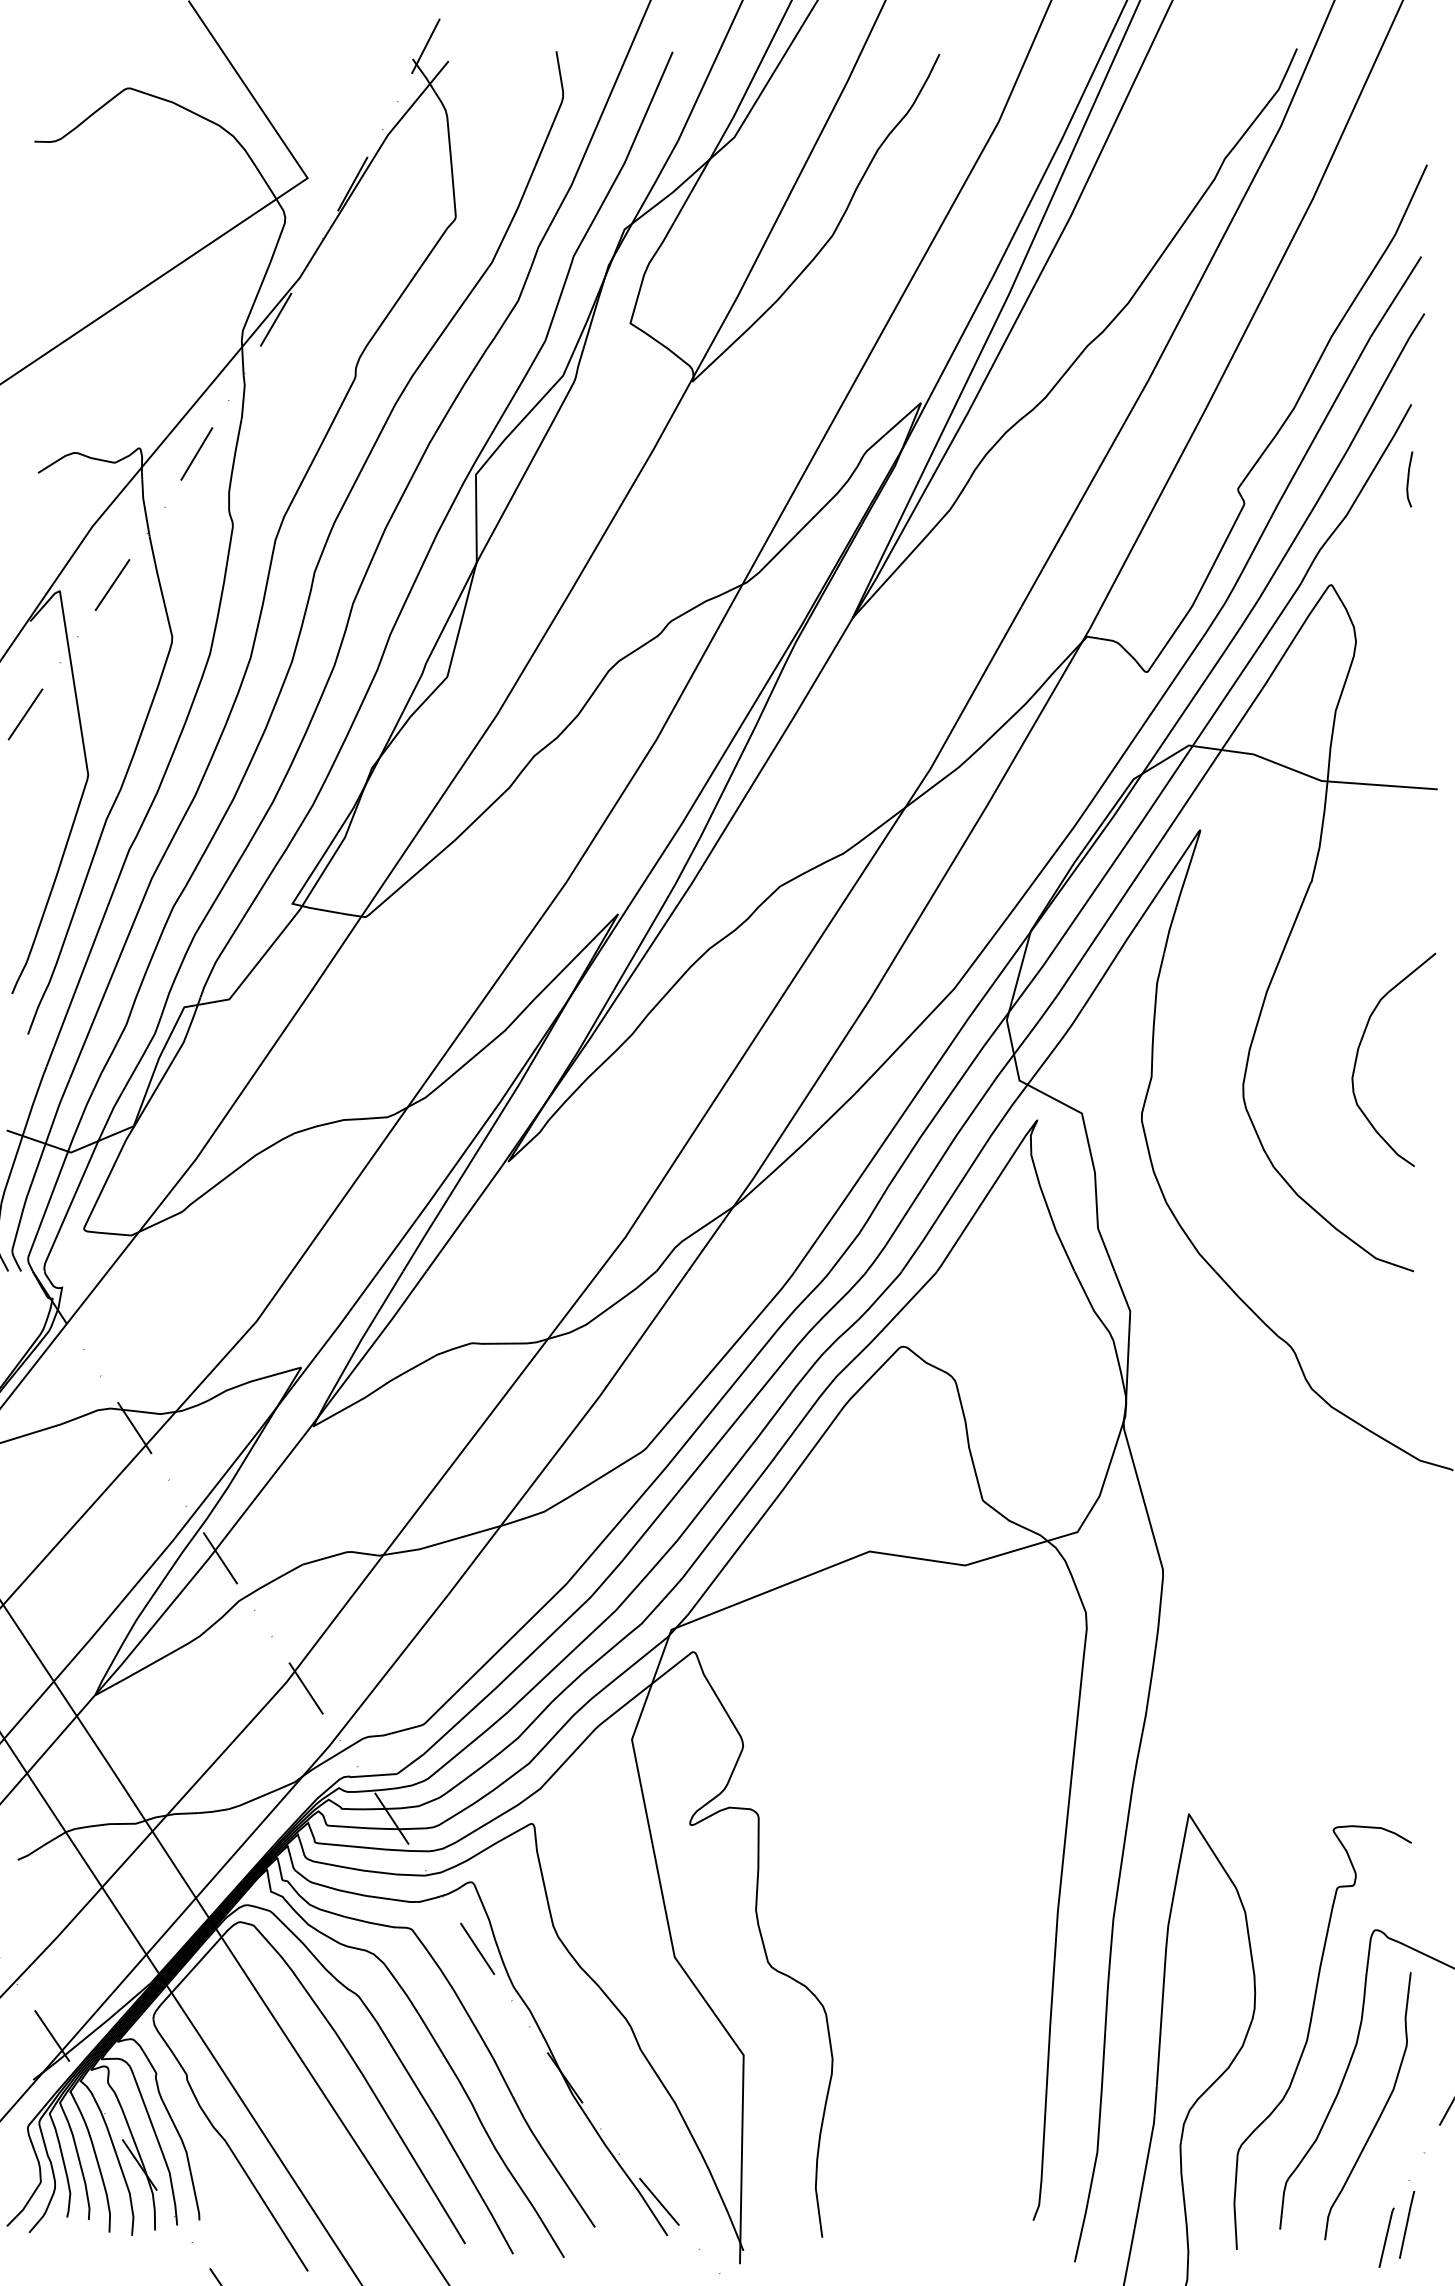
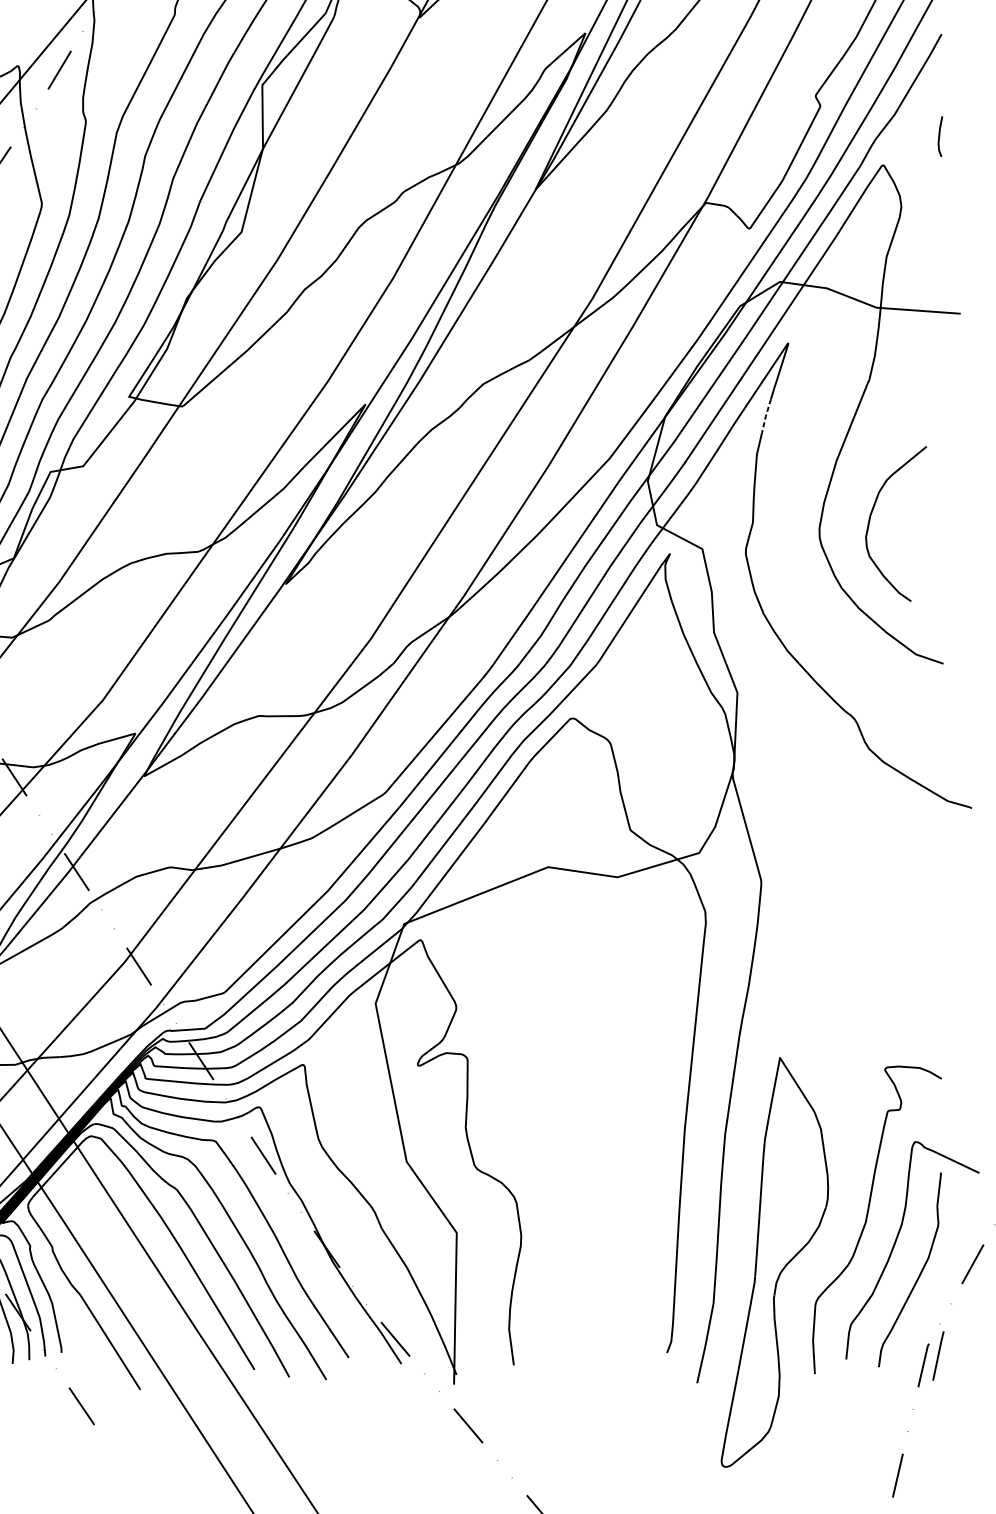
line: (1409, 478) -> (940, 135), moved
line: (1169, 930) -> (765, 416), solid -> dashed
curve: (1358, 1053) -> (870, 519), moved

